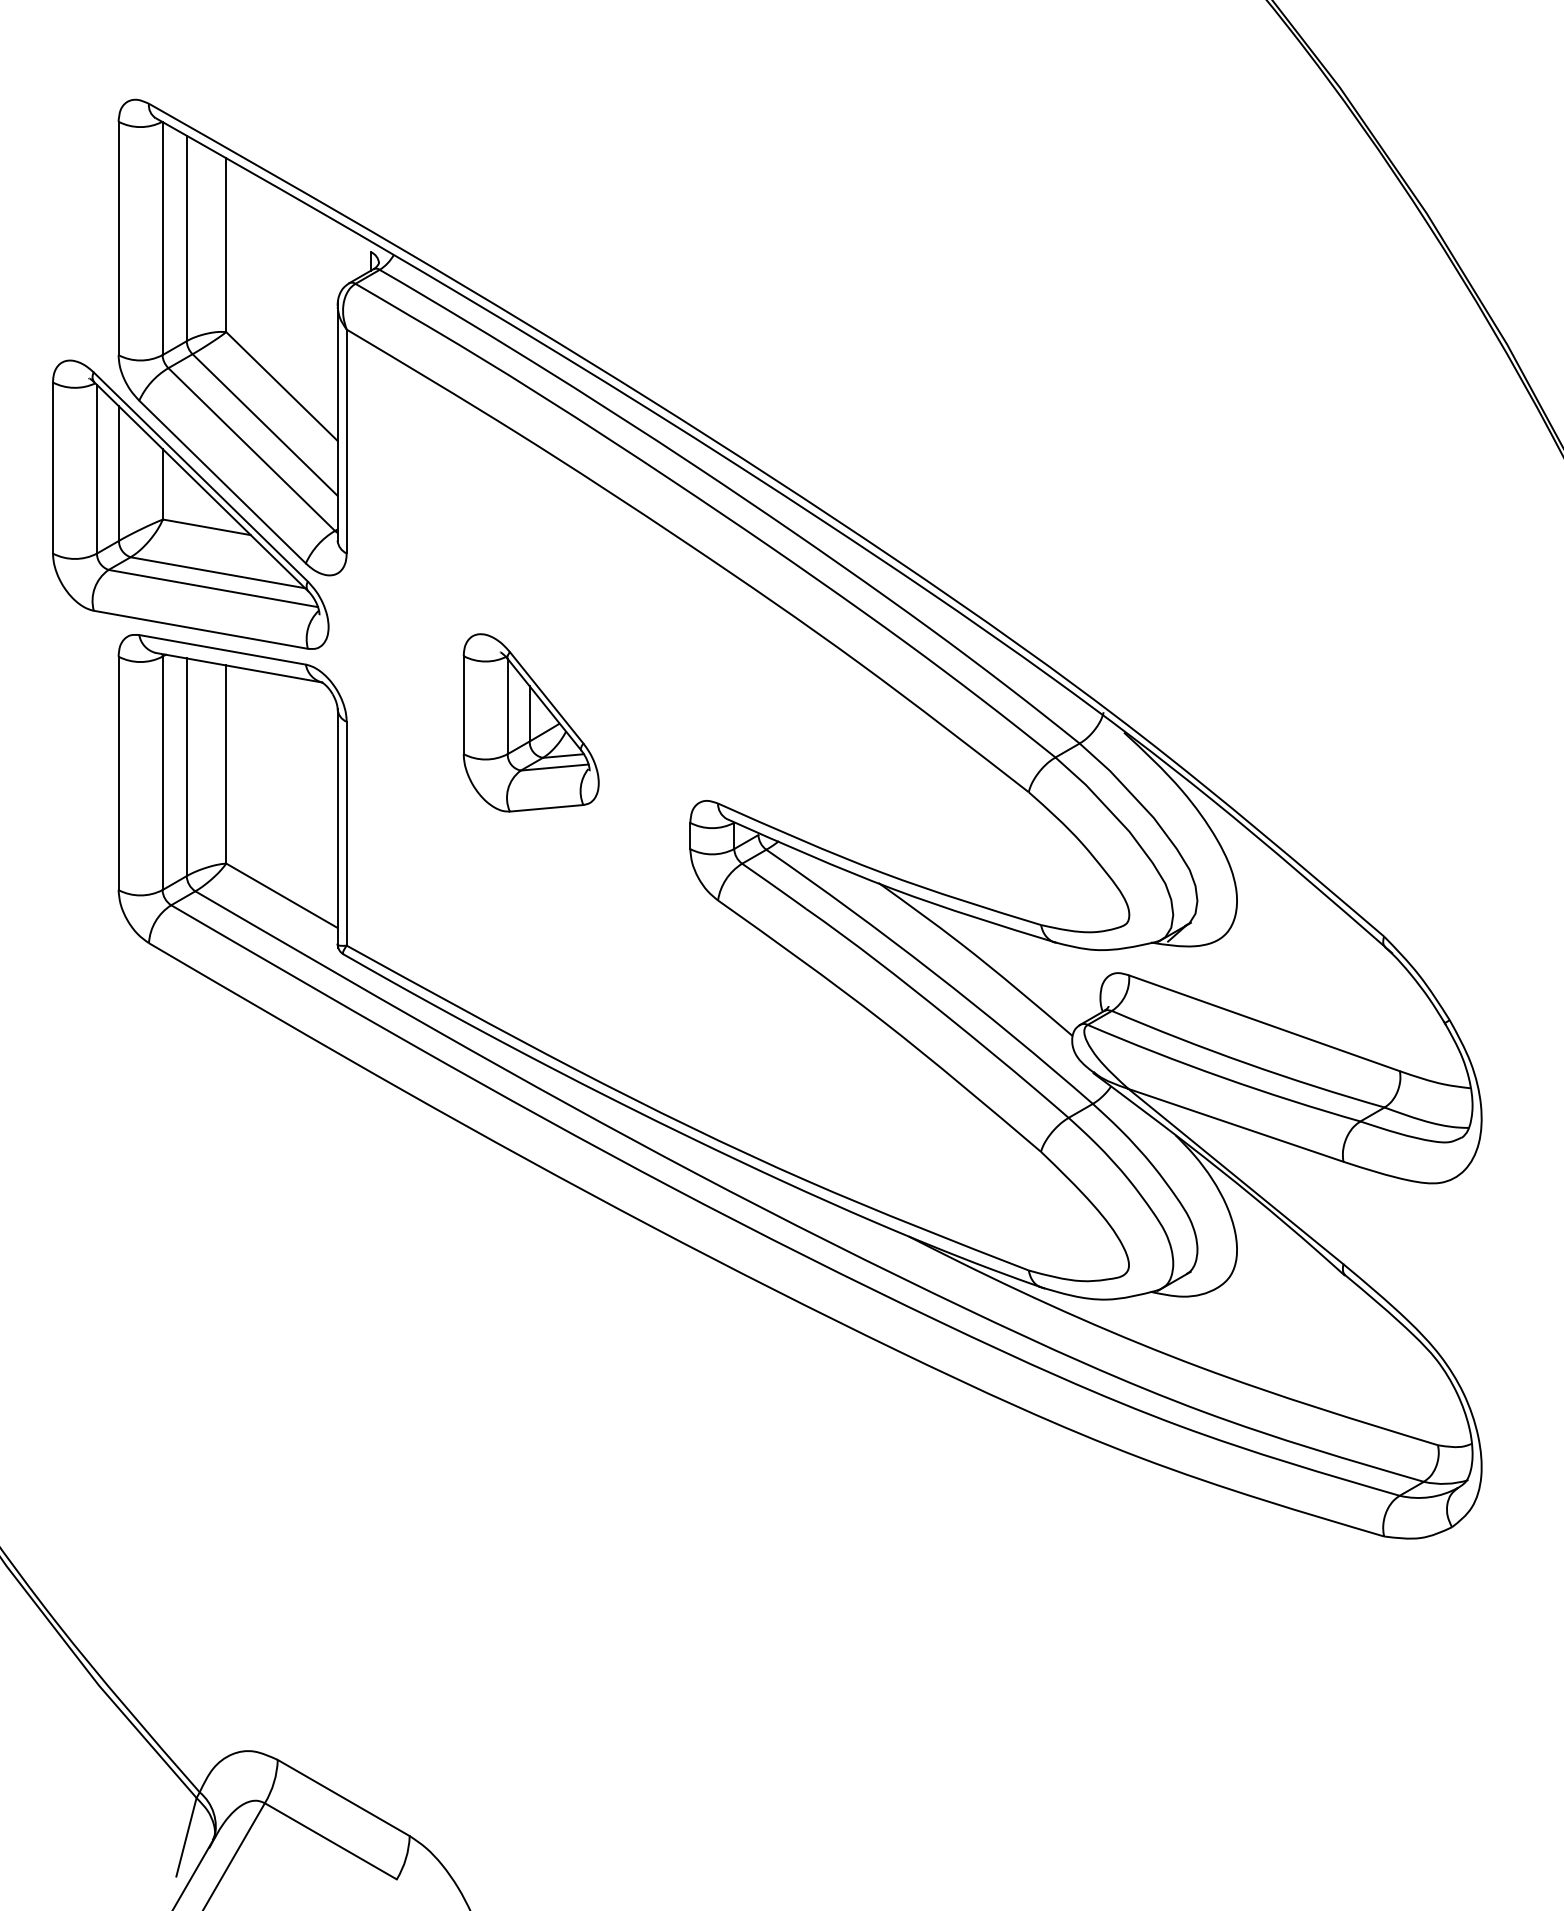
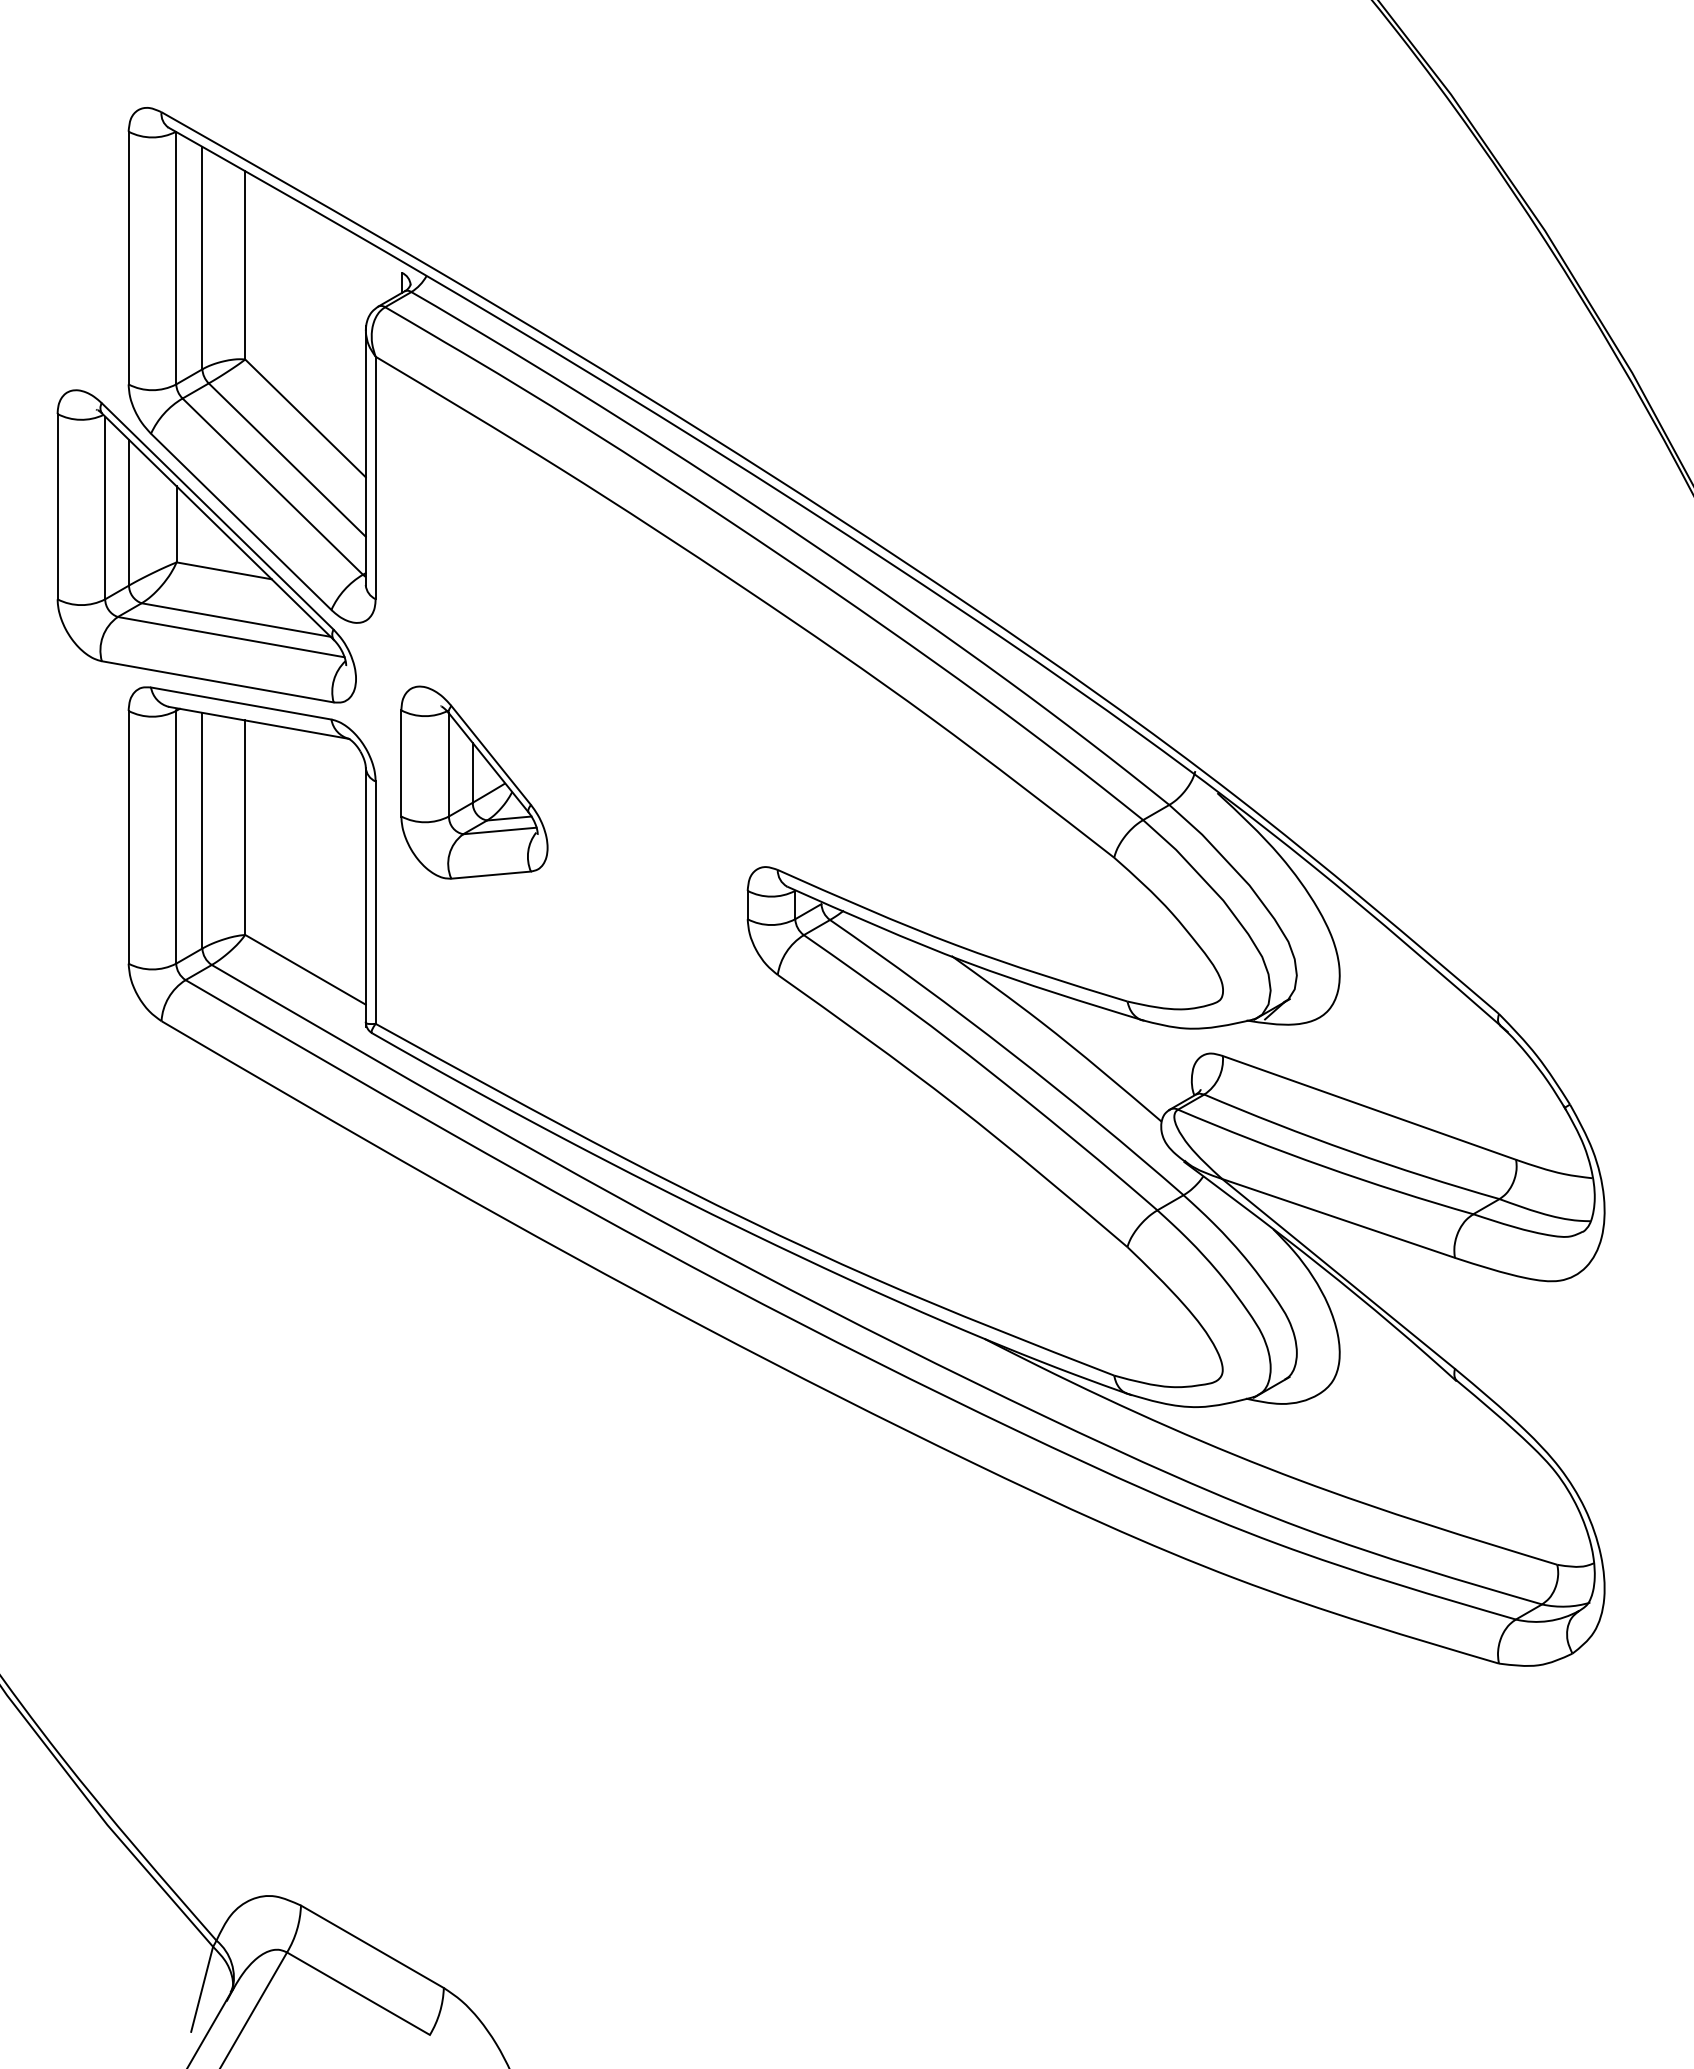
part: (531, 722) -> (474, 782), moved

